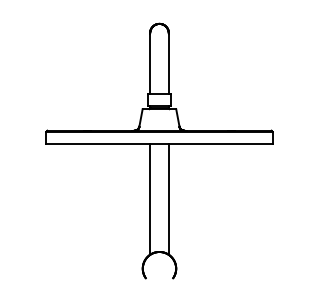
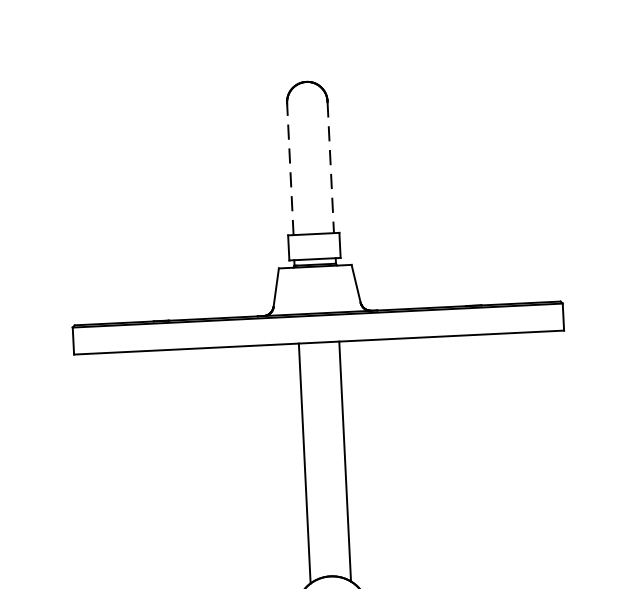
line: (150, 63) -> (291, 168), solid -> dashed
line: (168, 64) -> (330, 168), solid -> dashed

